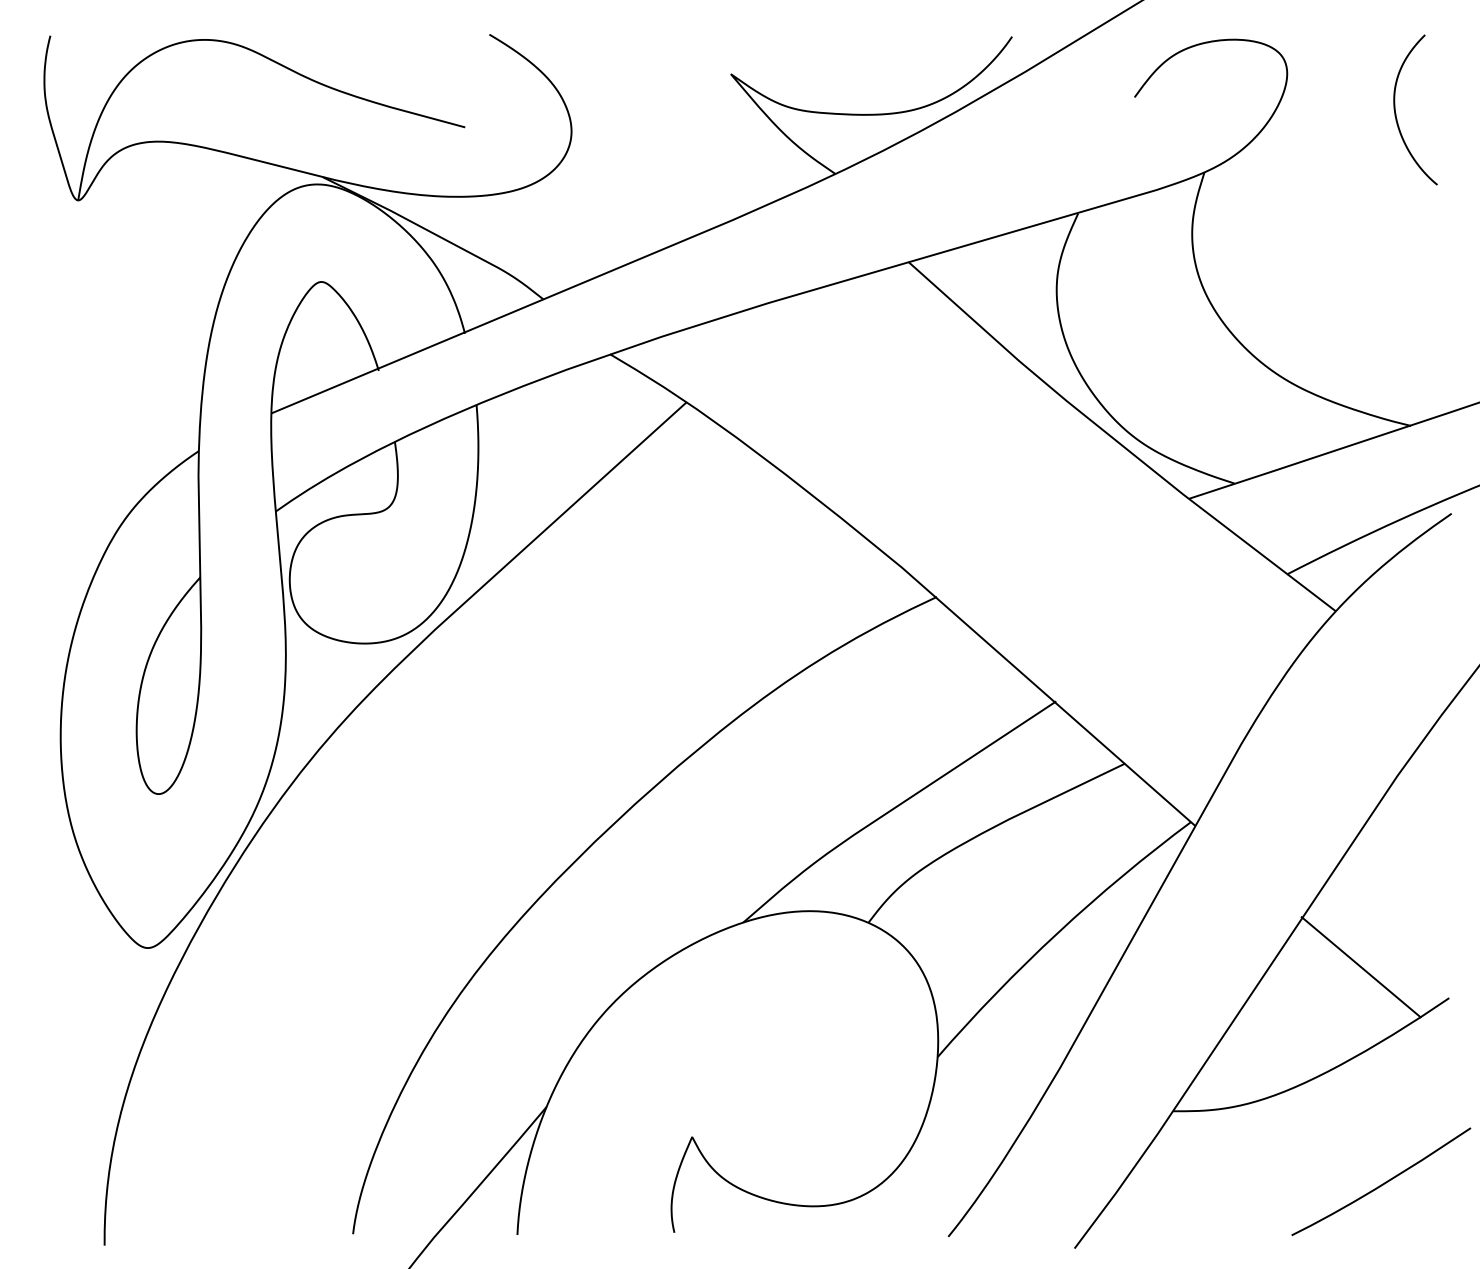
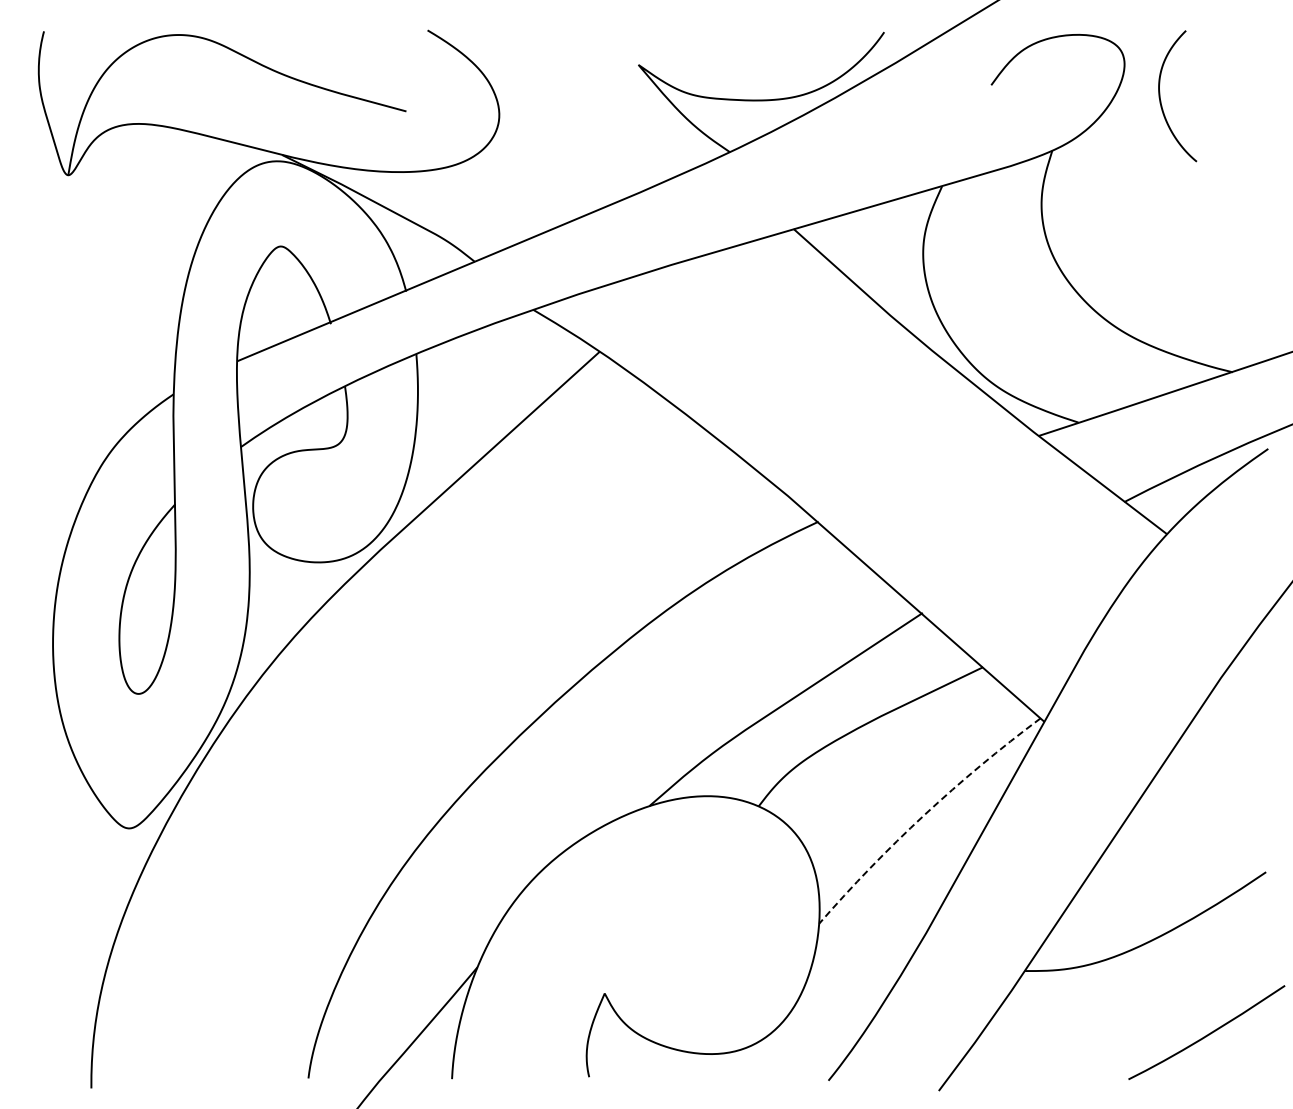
curve: (1397, 114) -> (1161, 100), moved
arc: (1058, 933) -> (924, 815), solid -> dashed
line: (1361, 966) -> (1189, 844), removed

